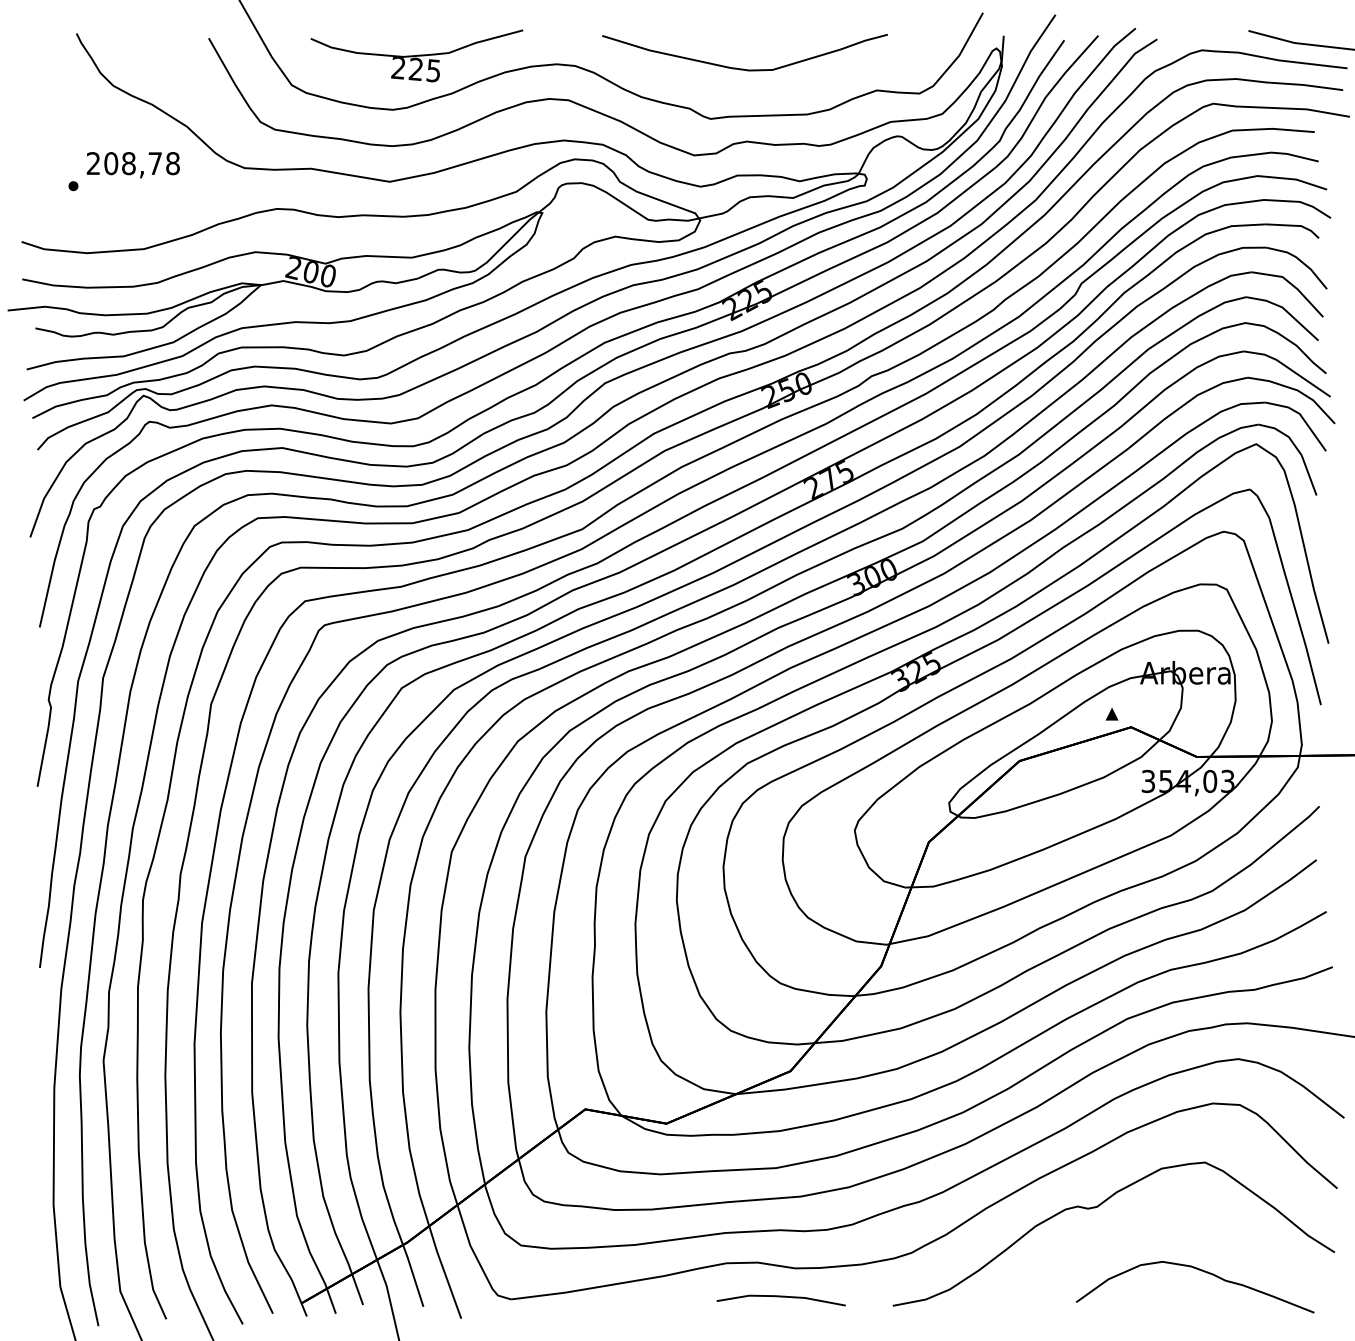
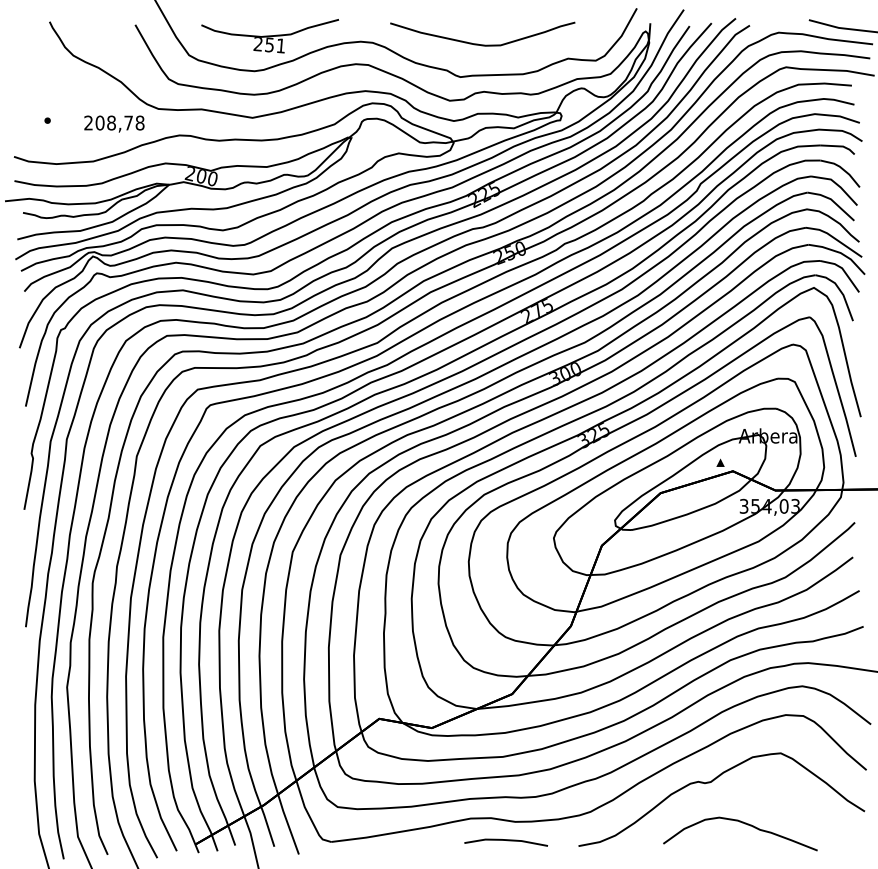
text: (423, 70) -> (274, 45), 225 -> 251
text: (133, 164) -> (114, 123), moved
curve: (1201, 1272) -> (744, 824), moved

